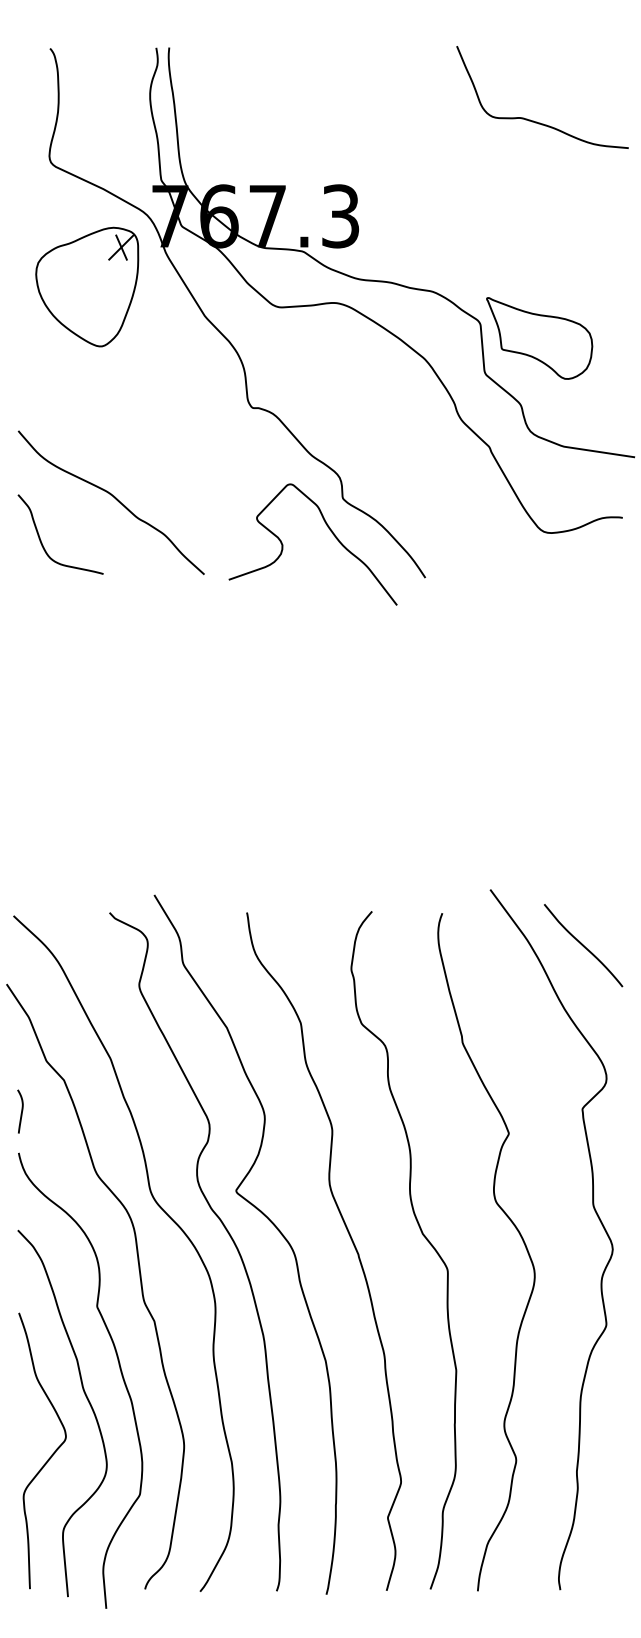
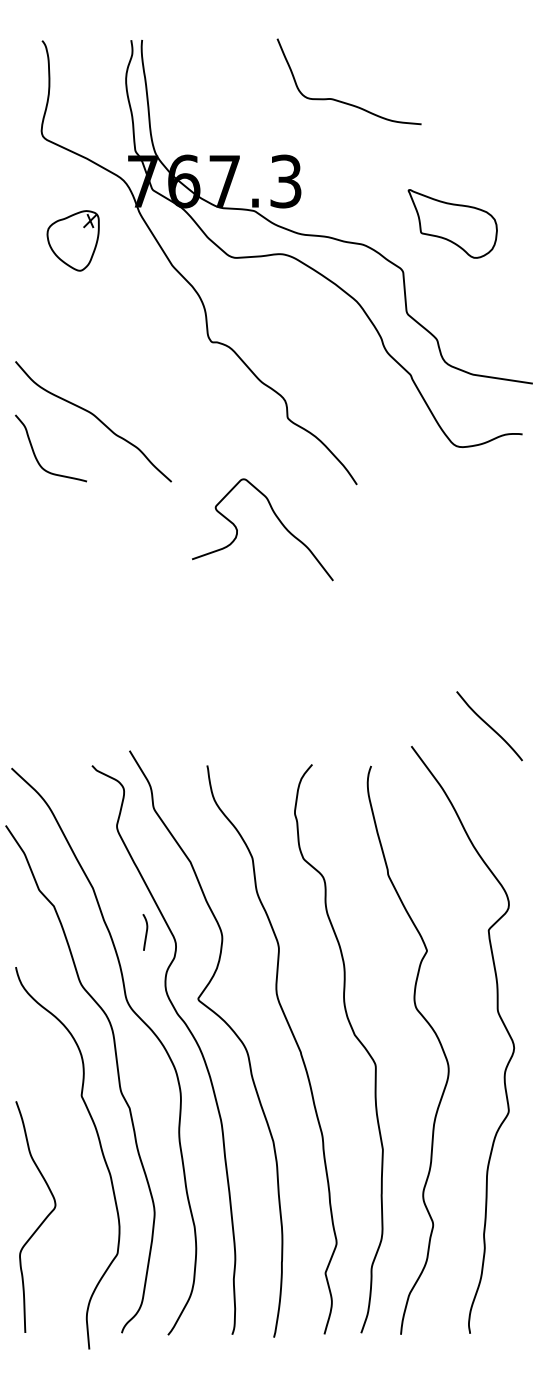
curve: (532, 119) -> (340, 100), moved
part: (86, 286) -> (72, 240), size x0.6
part: (539, 337) -> (452, 223), moved
curve: (330, 532) -> (277, 519), moved
curve: (583, 945) -> (489, 726), moved
curve: (20, 1111) -> (145, 932), moved
curve: (87, 1401) -> (73, 1175), removed

